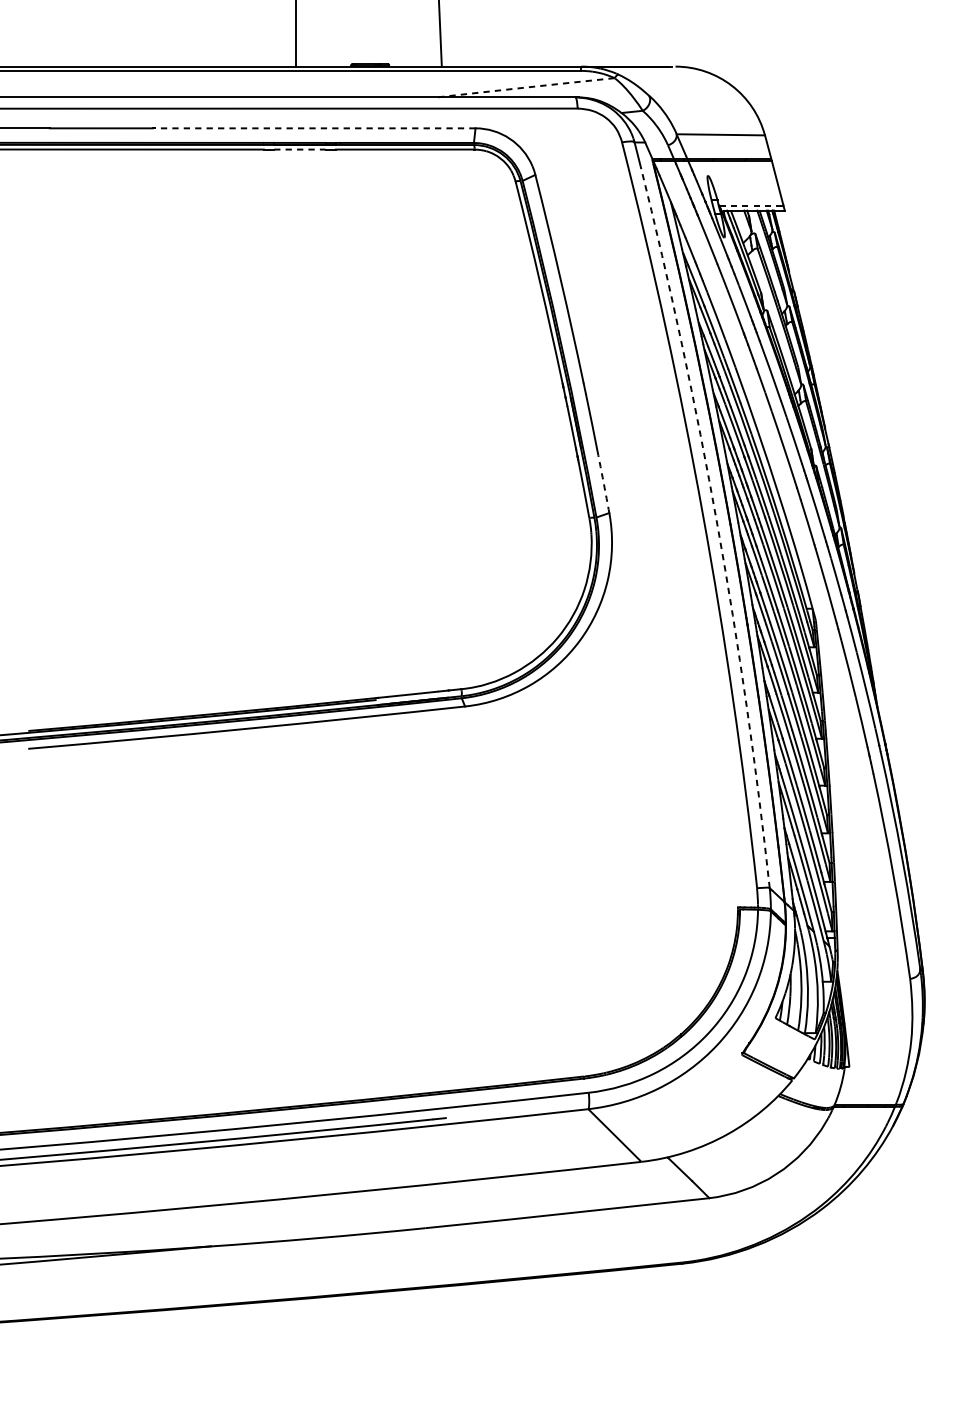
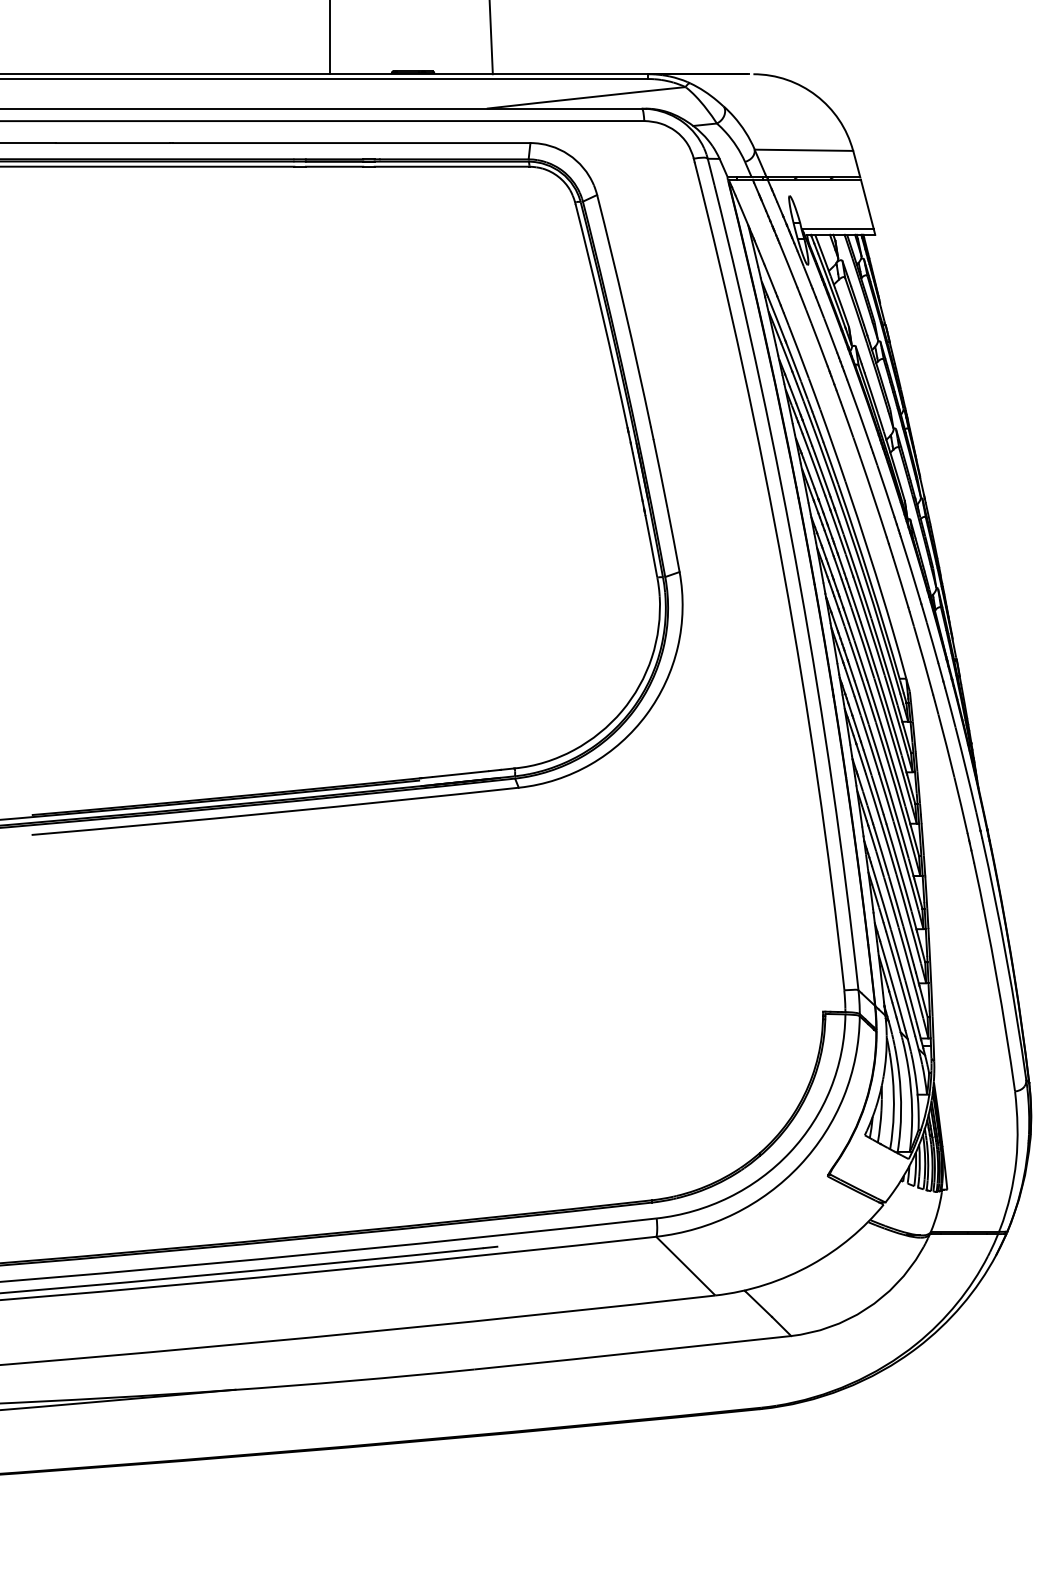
arc: (525, 87) -> (586, 97), dashed -> solid
line: (315, 128) -> (351, 143), dashed -> solid
line: (299, 149) -> (334, 166), dashed -> solid
line: (750, 205) -> (837, 229), dashed -> solid
arc: (603, 484) -> (673, 540), dashed -> solid
arc: (717, 525) -> (800, 585), dashed -> solid

